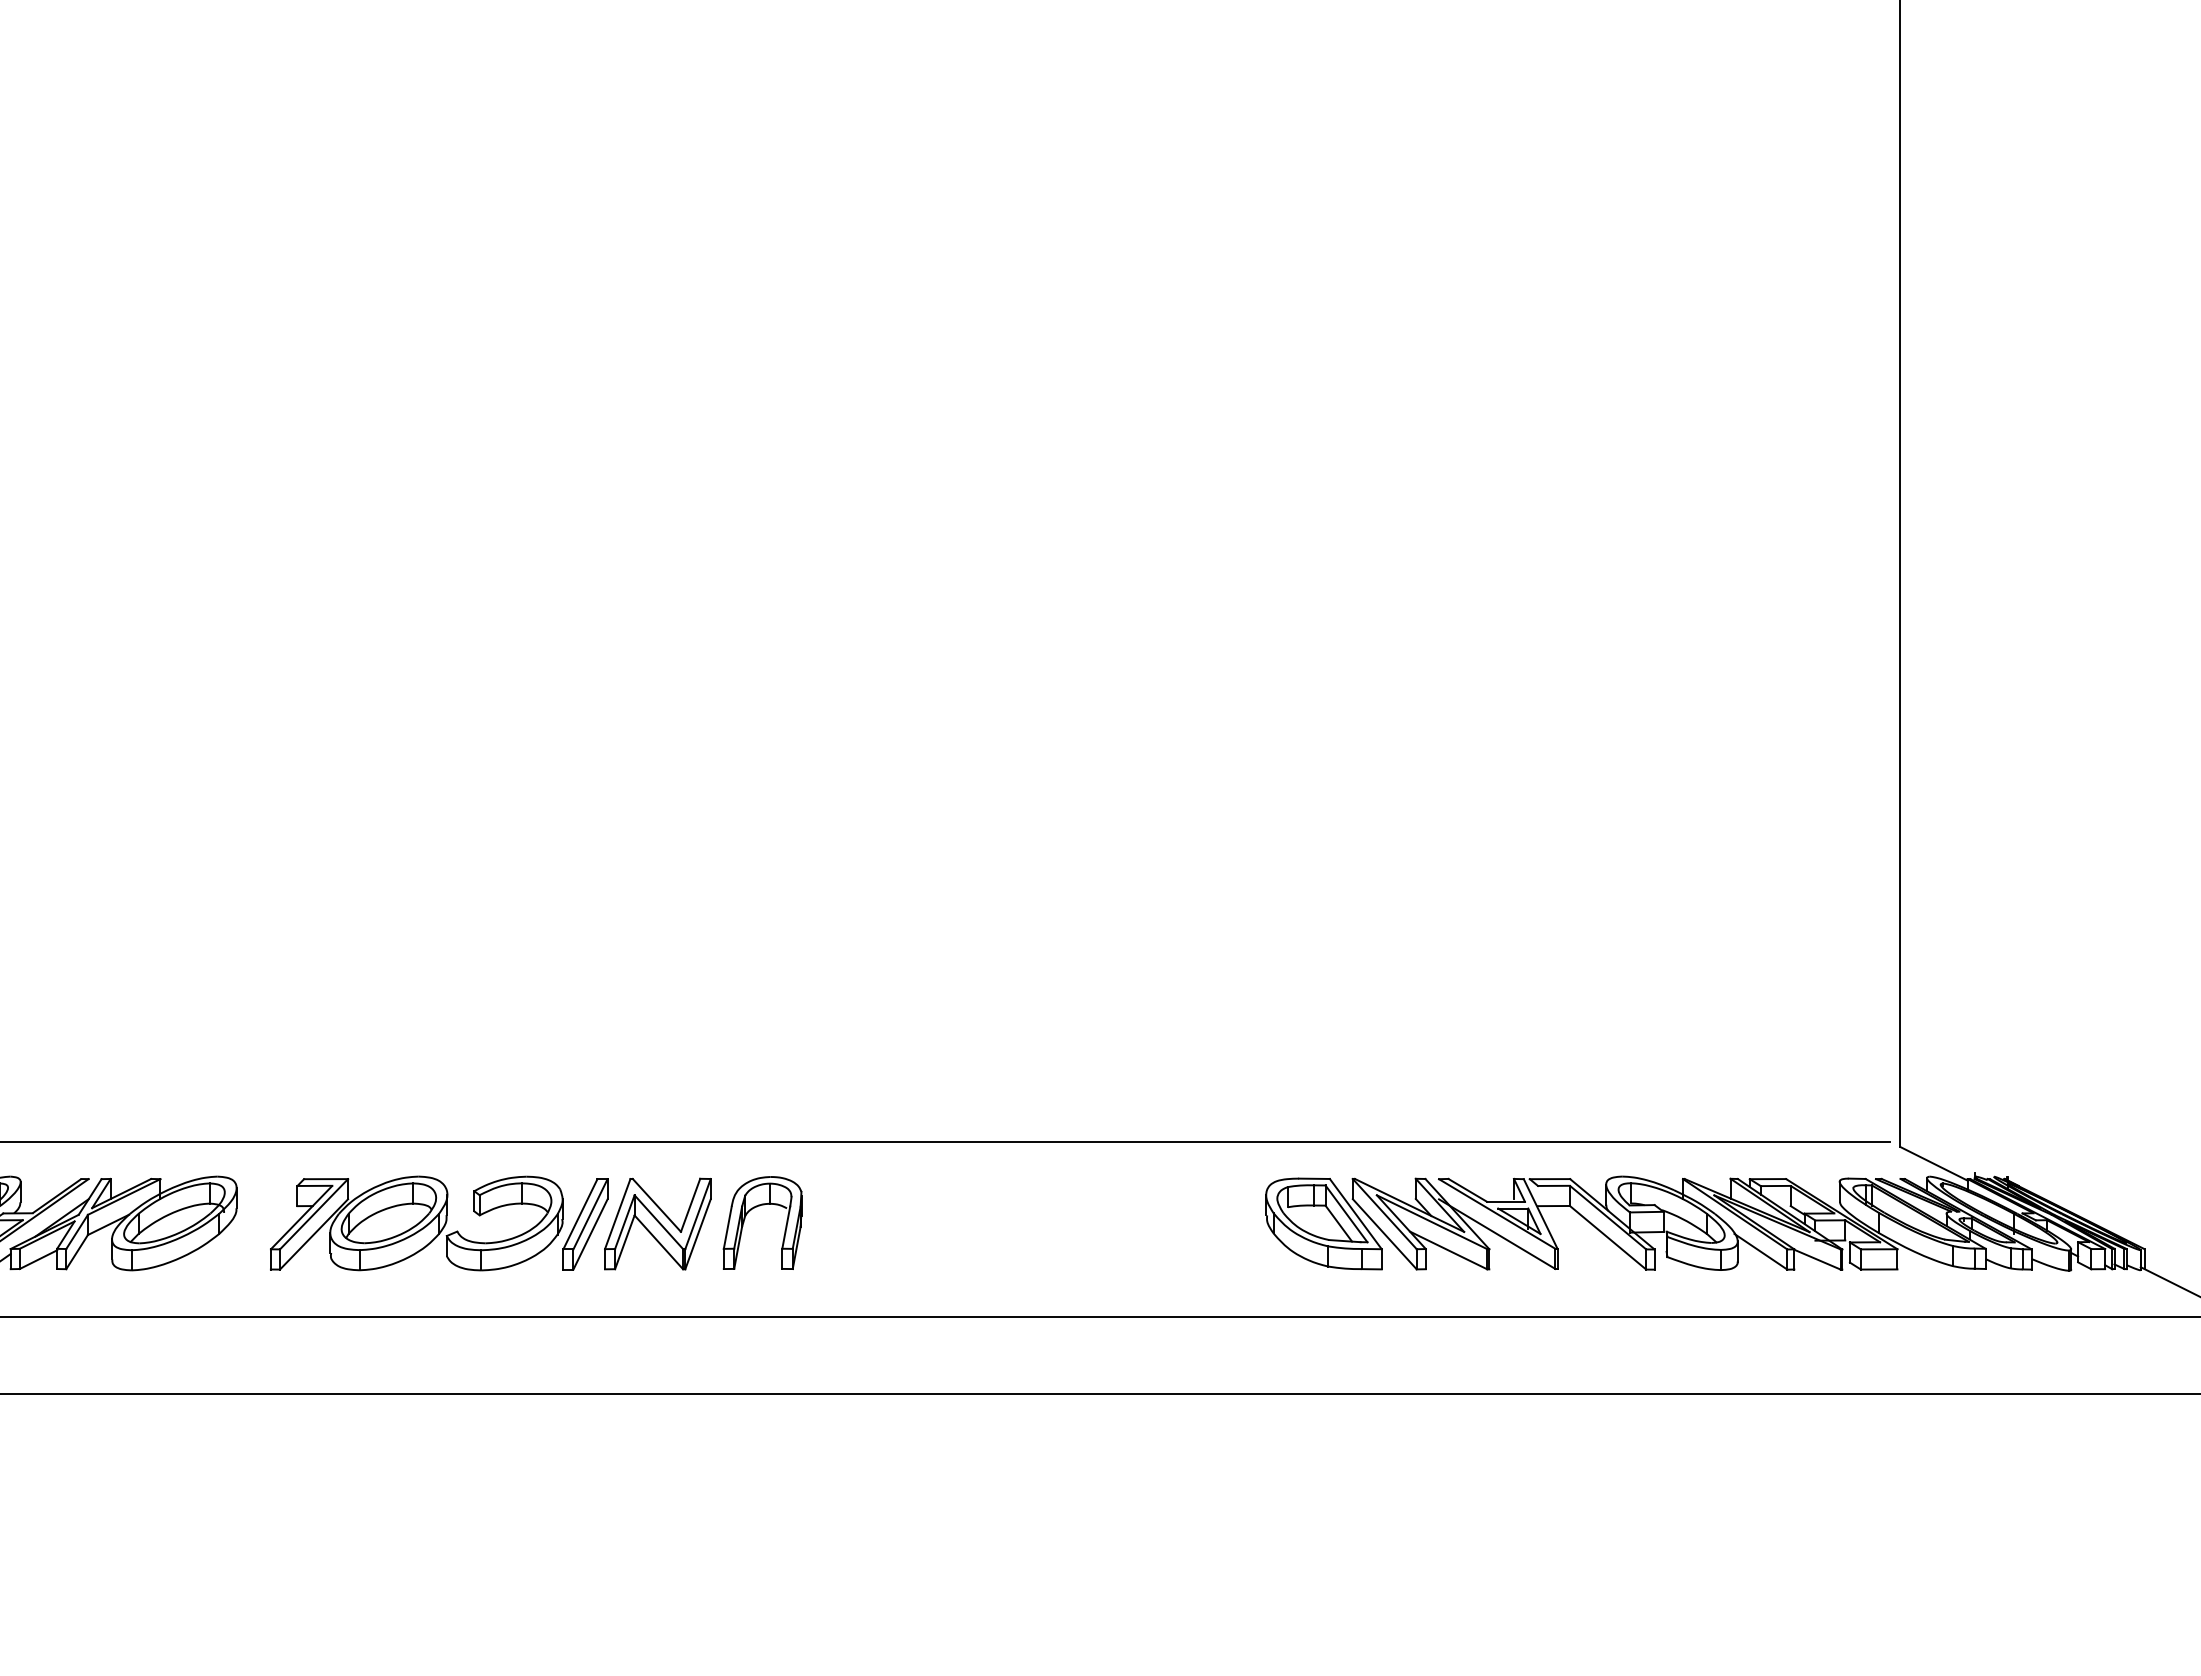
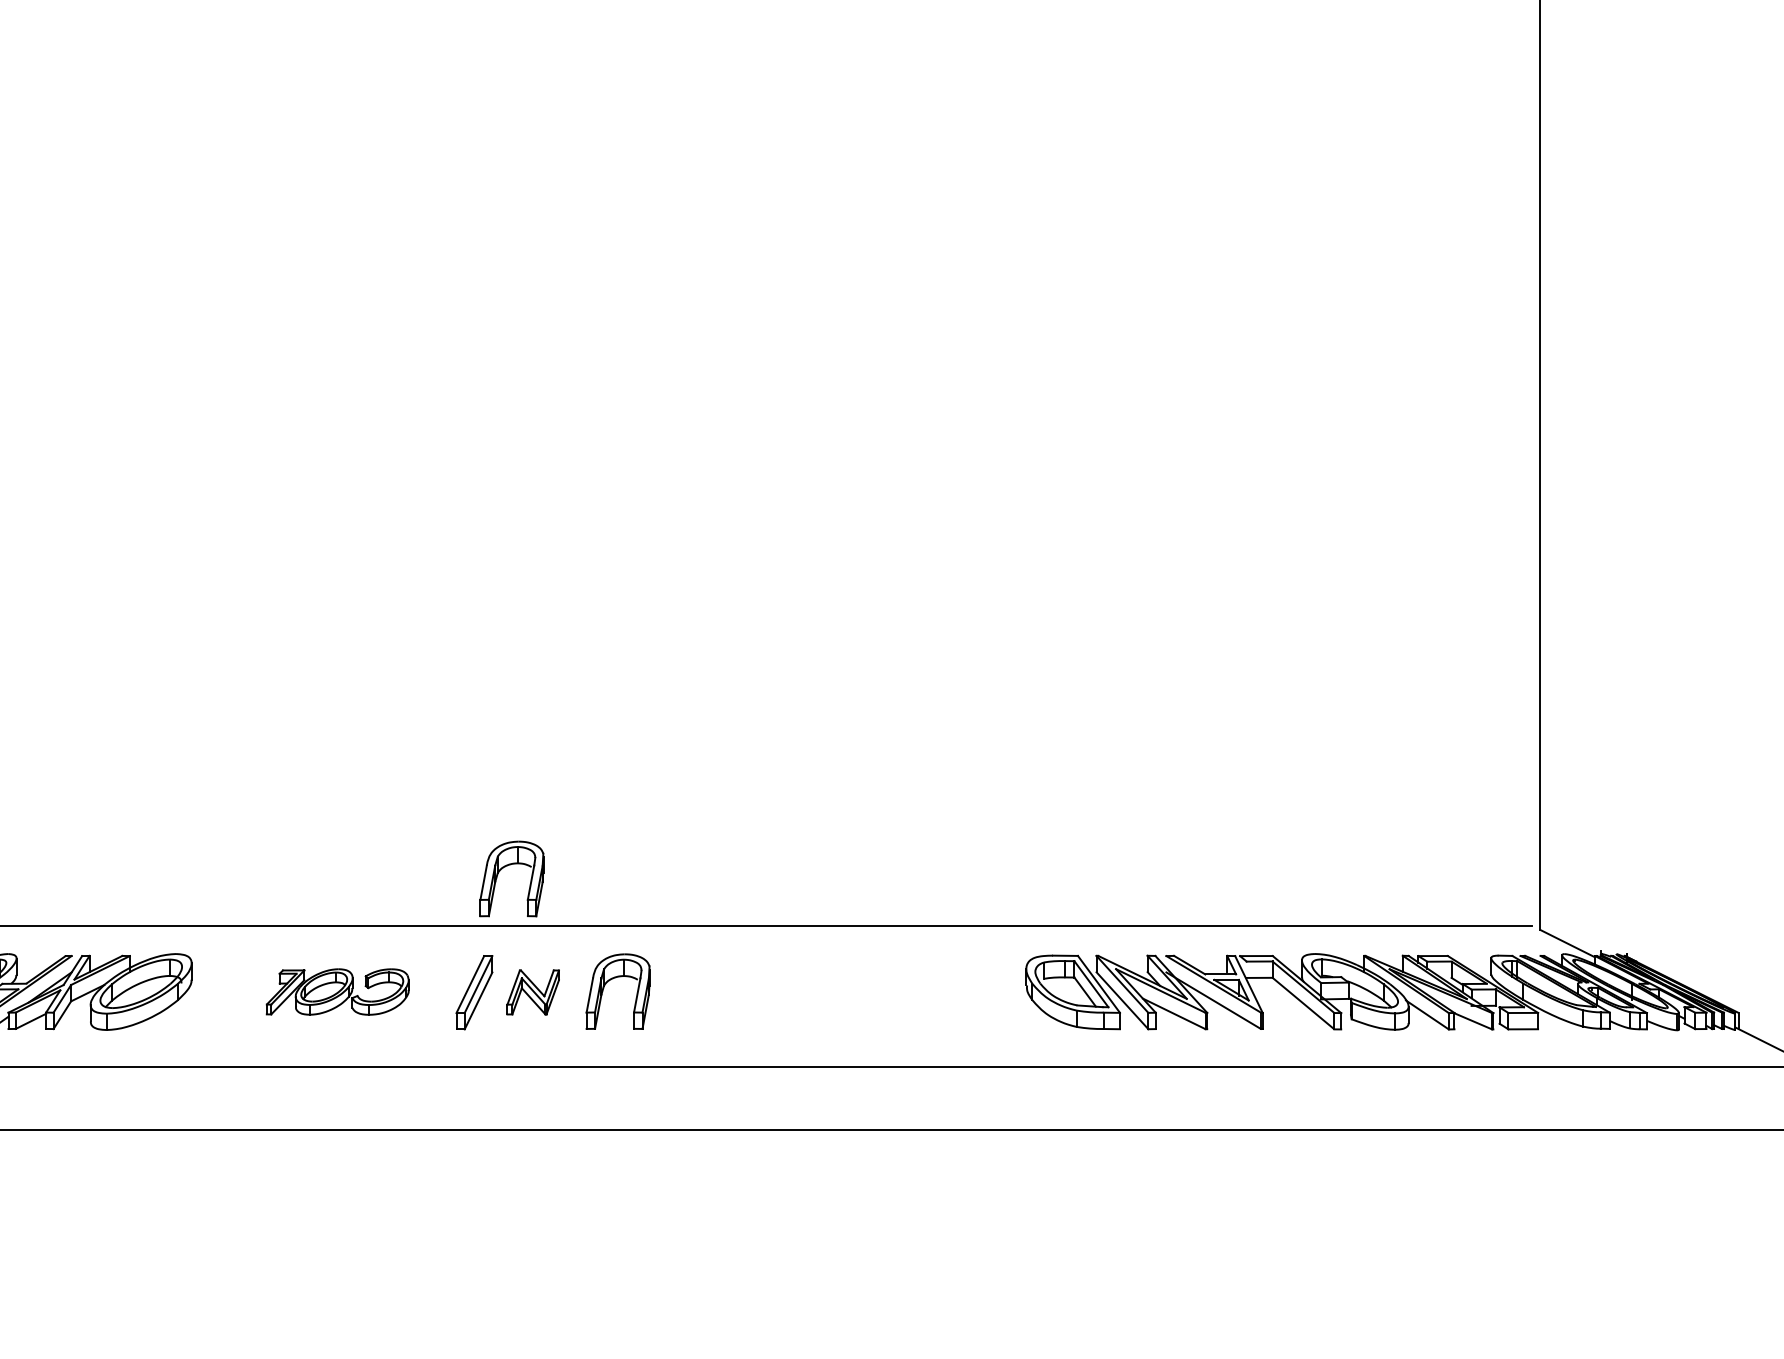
part: (626, 1068) -> (507, 866), added
part: (416, 1223) -> (337, 992), size x0.6
part: (657, 1223) -> (532, 992), size x0.6

